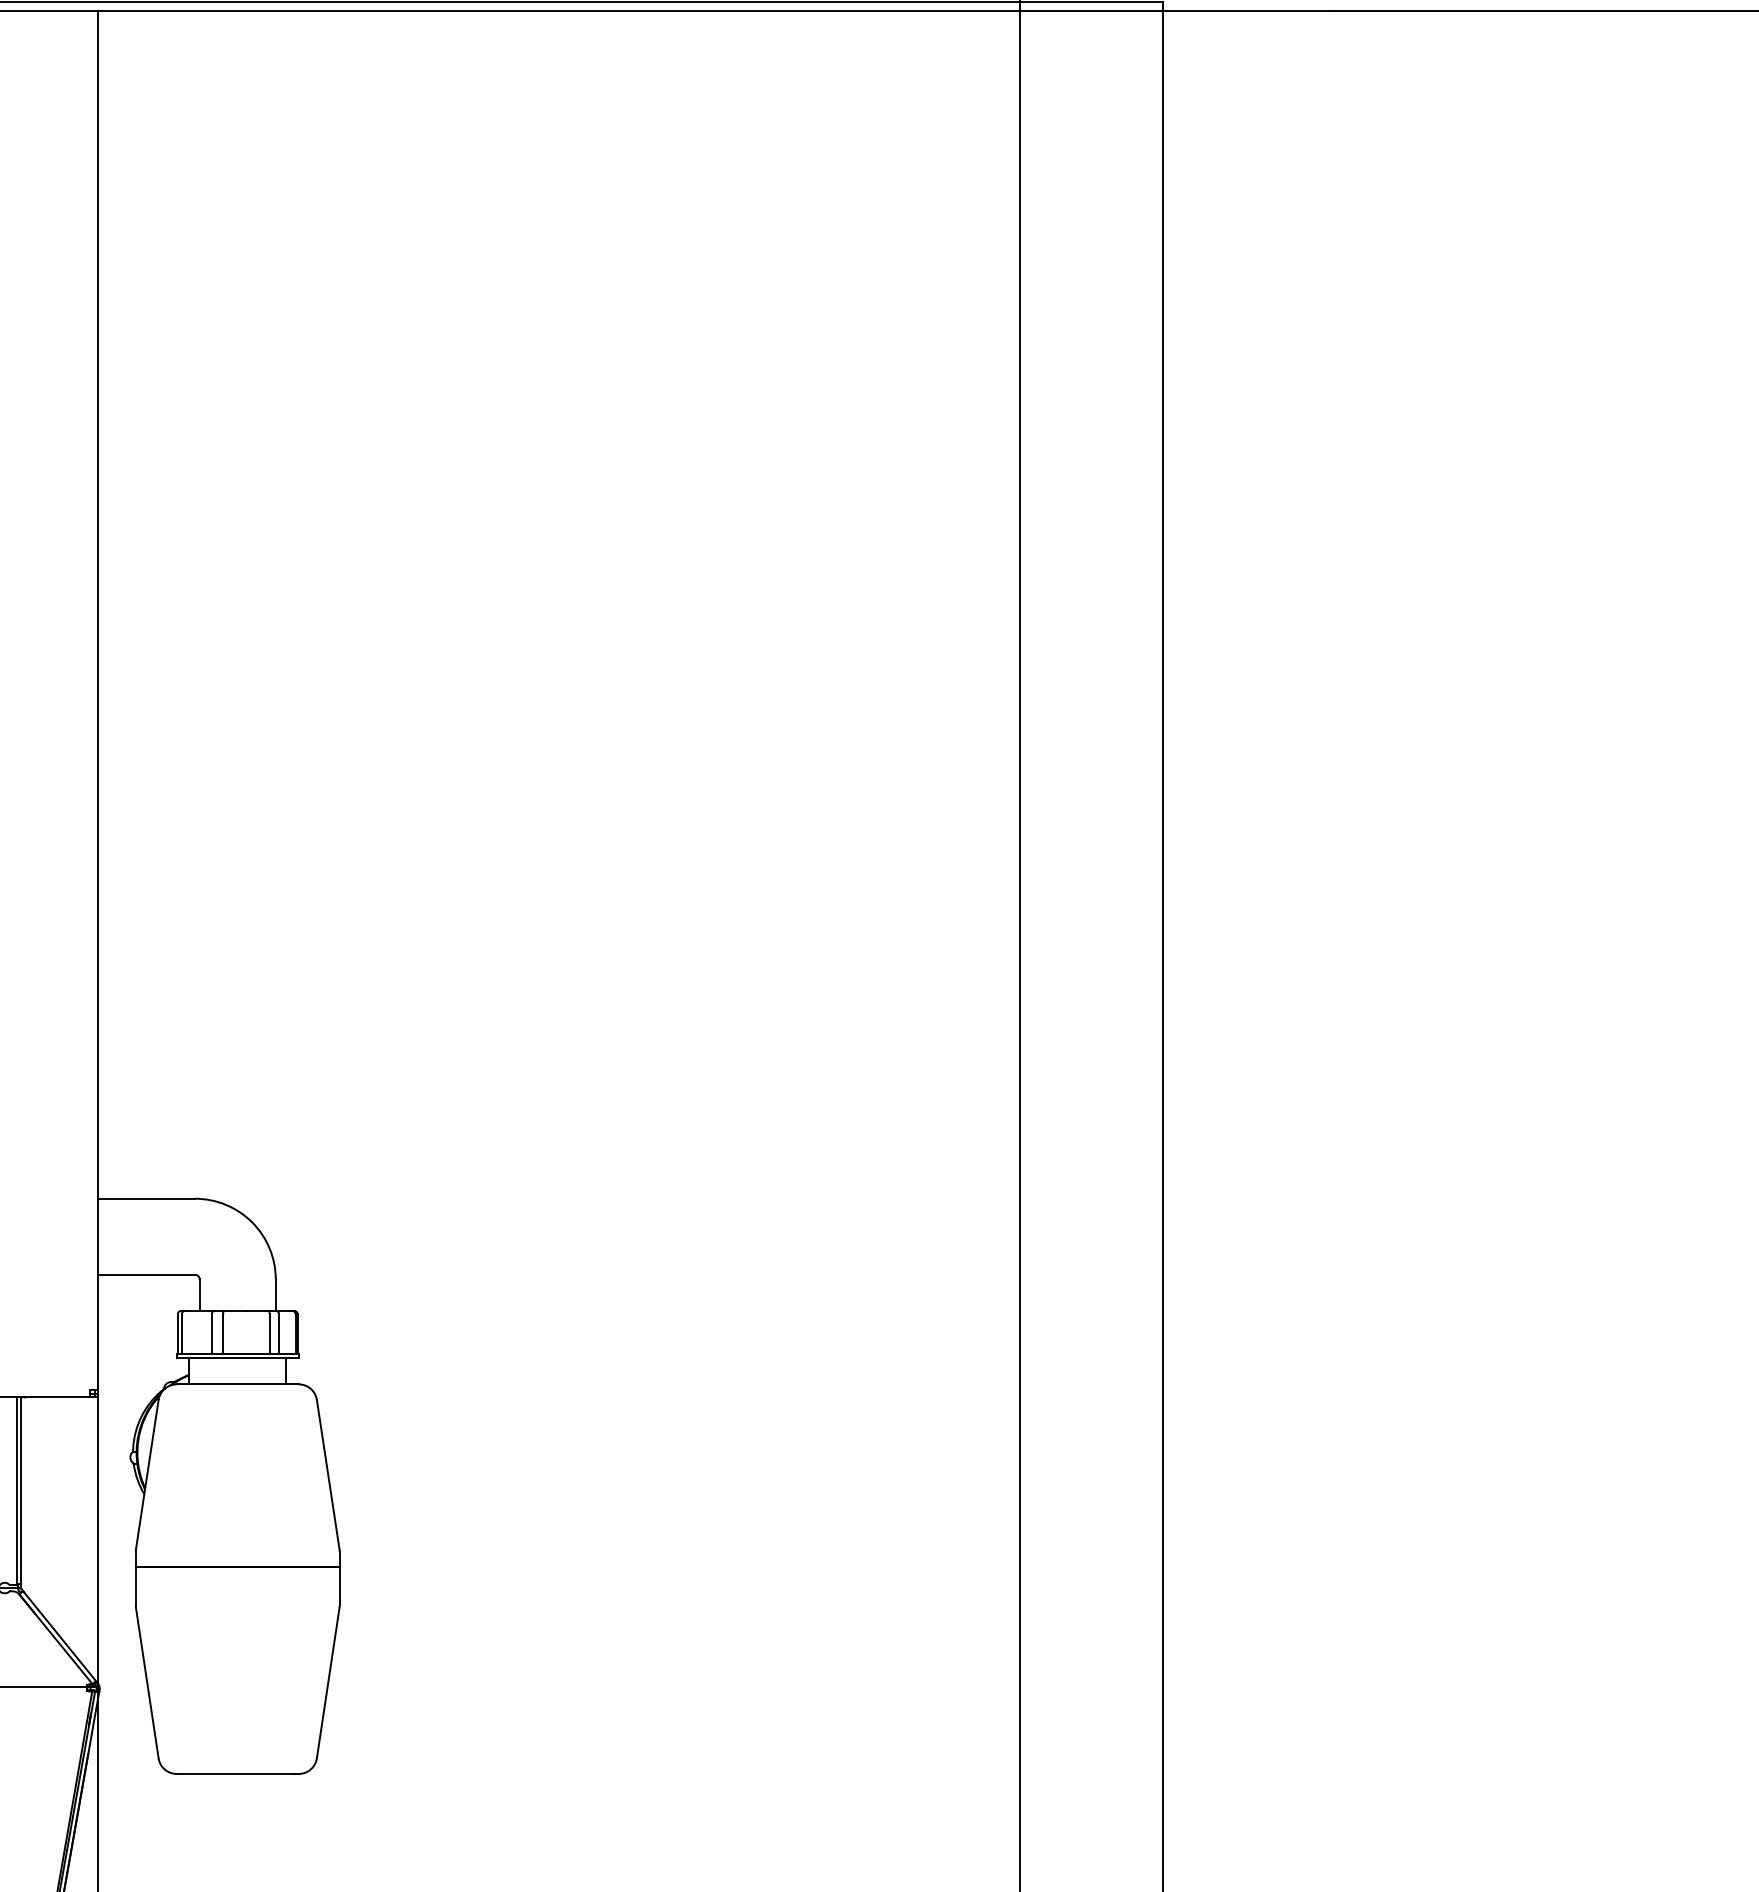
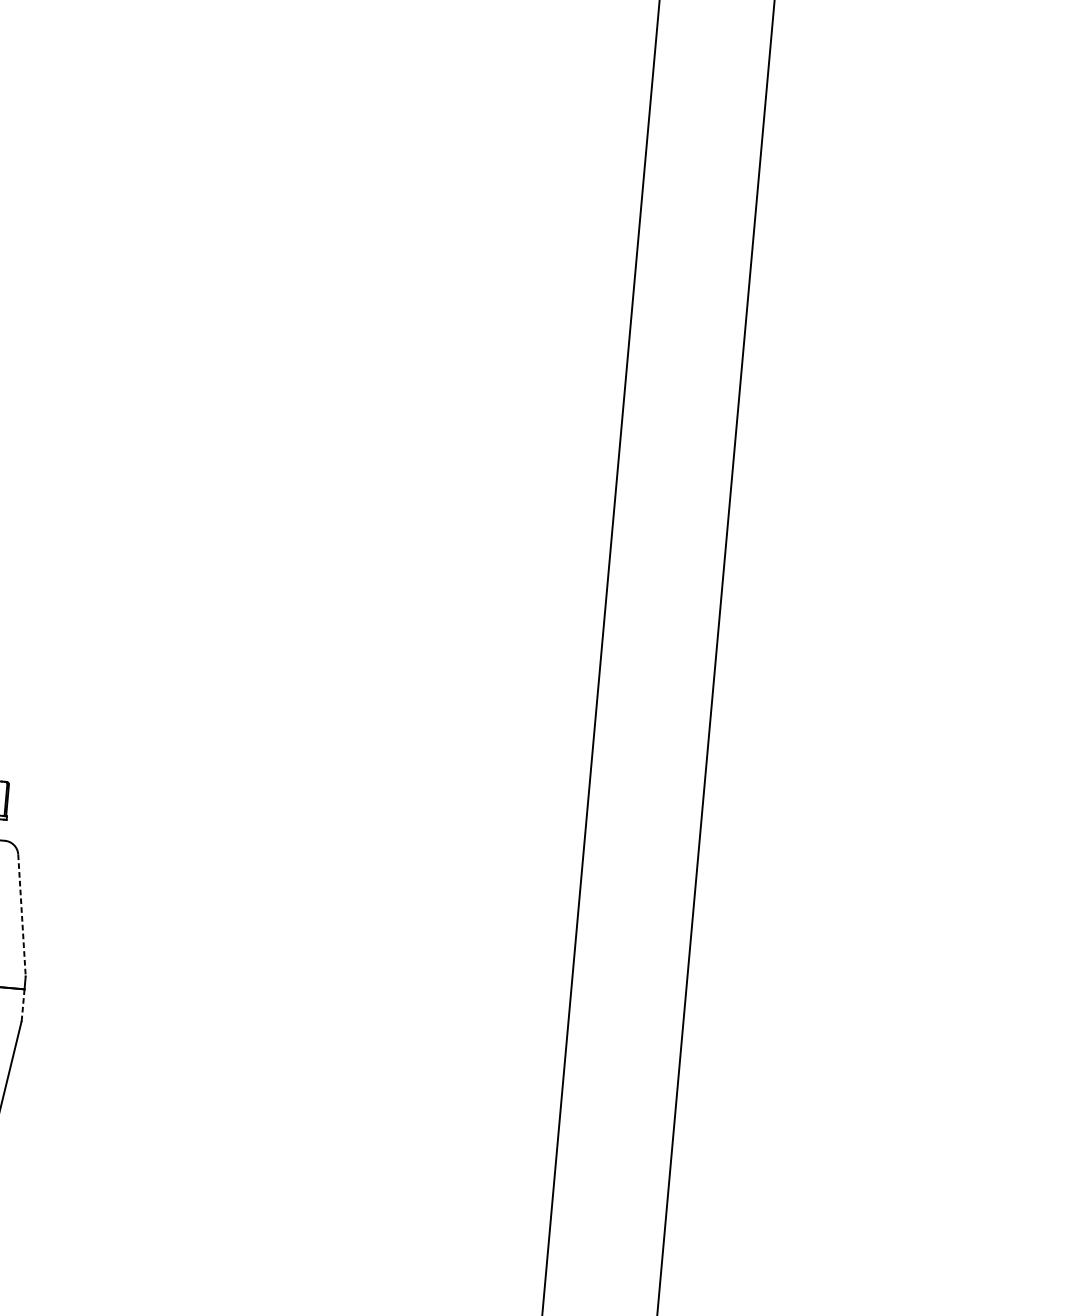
line: (328, 1474) -> (22, 914), solid -> dashed
line: (339, 1586) -> (22, 1004), solid -> dashed

